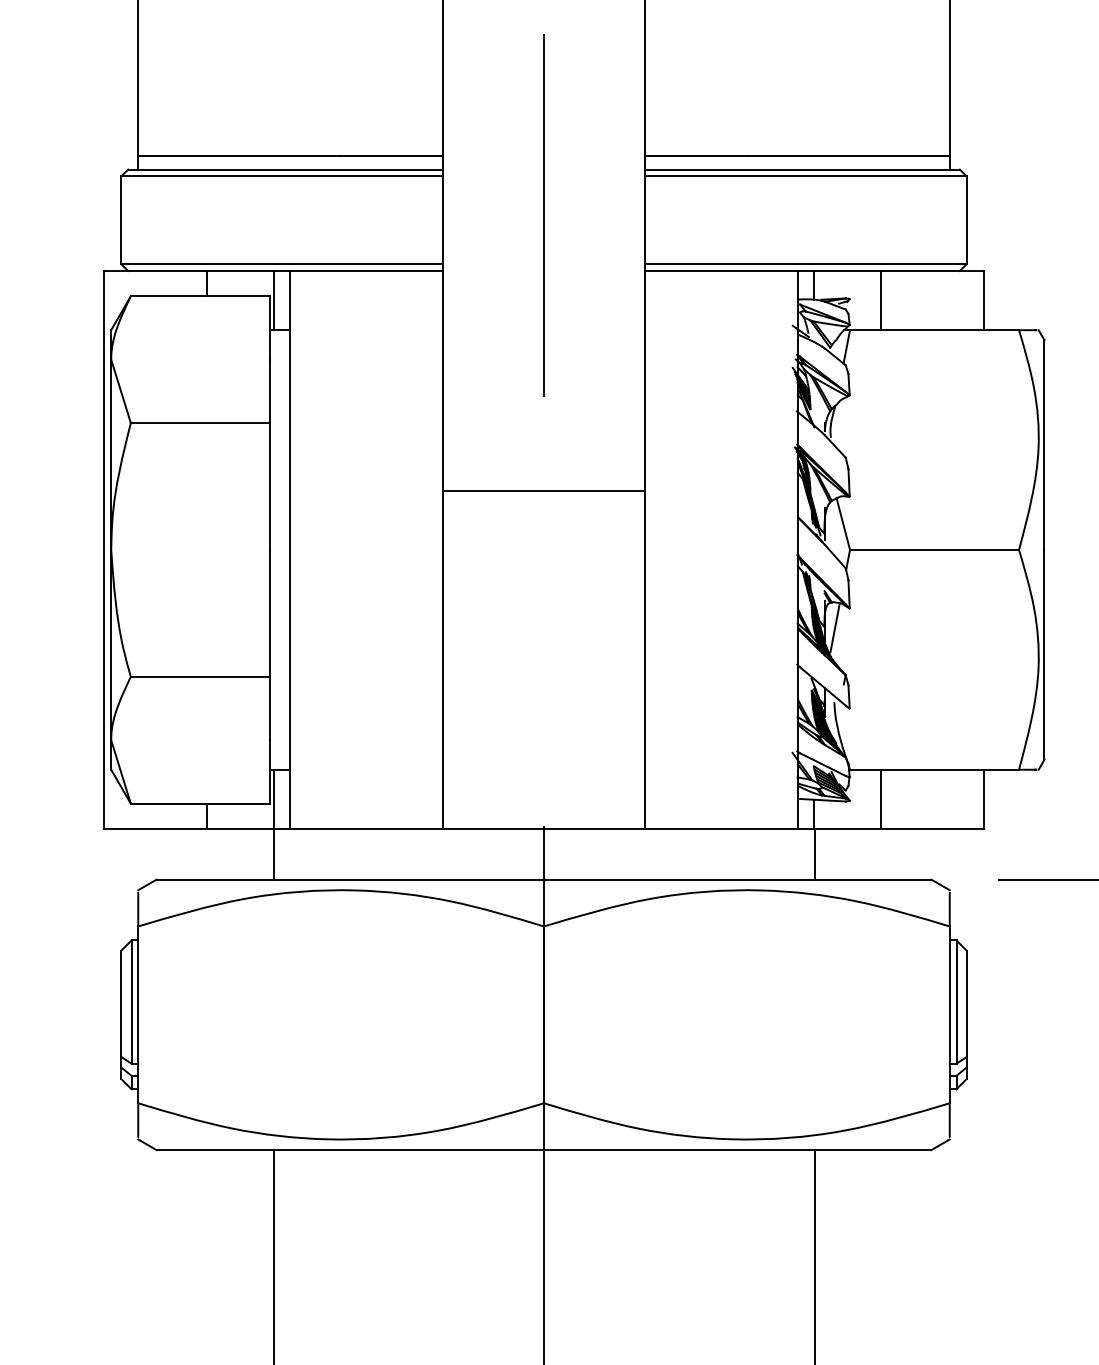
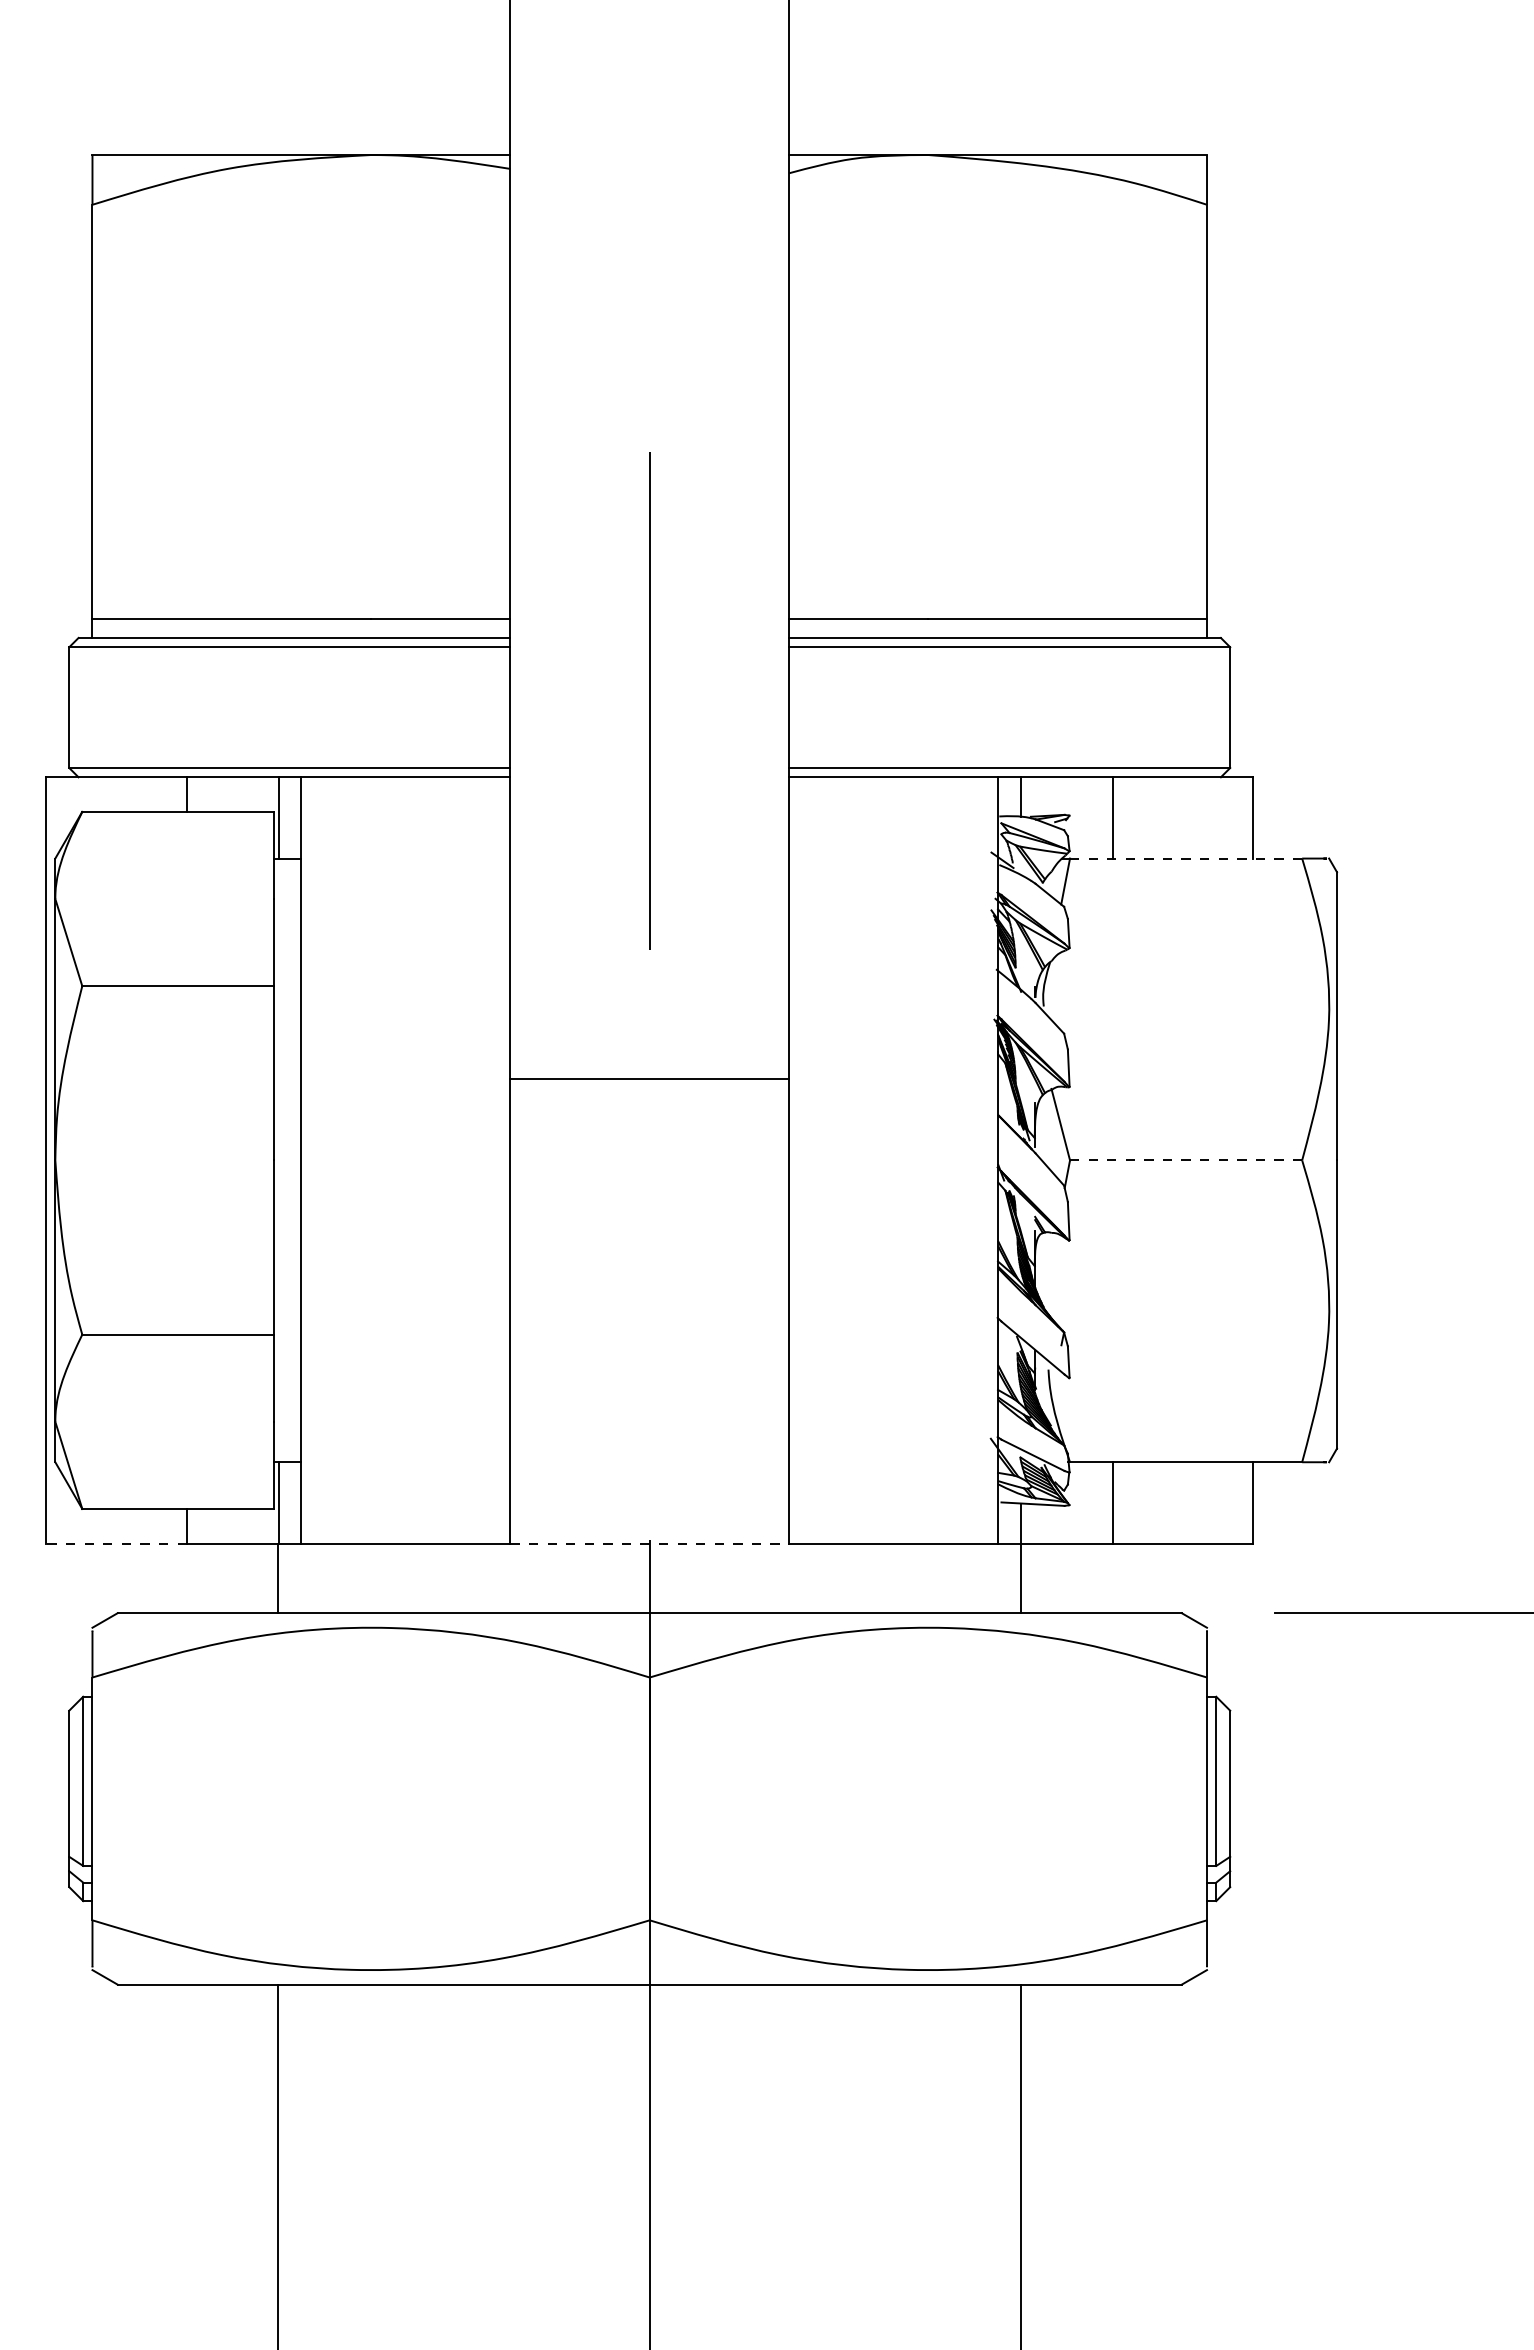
line: (934, 330) -> (1186, 858), solid -> dashed
line: (934, 550) -> (1186, 1160), solid -> dashed
line: (835, 627) -> (1049, 1266), removed
line: (155, 828) -> (115, 1543), solid -> dashed
line: (544, 828) -> (650, 1543), solid -> dashed

